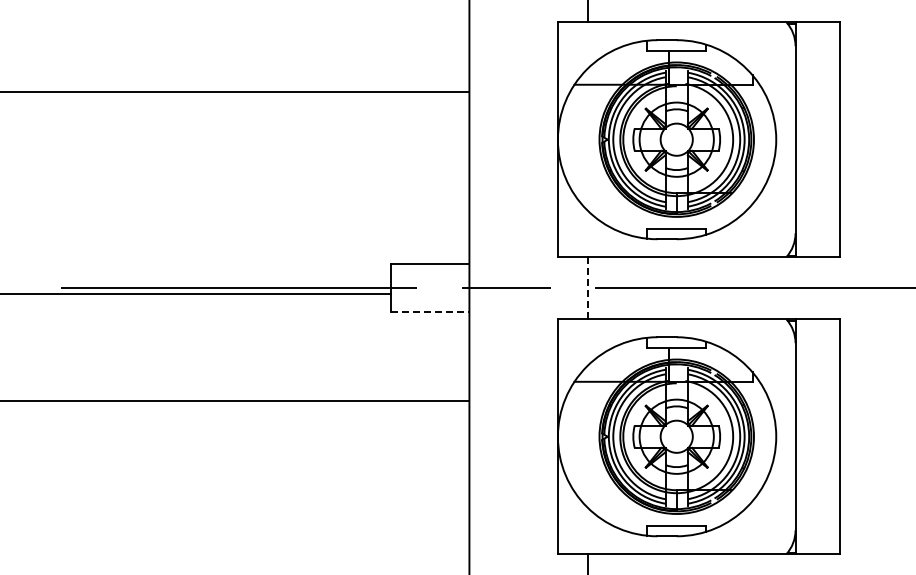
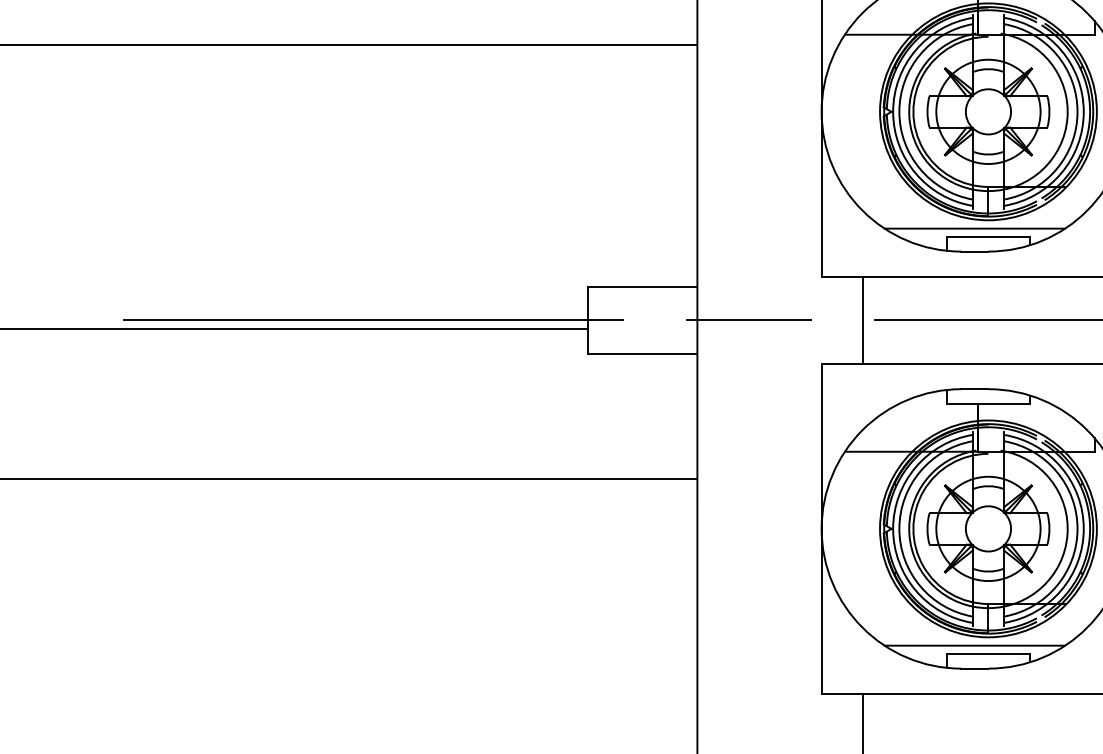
line: (666, 222) -> (974, 228), added
line: (587, 288) -> (863, 320), dashed -> solid
line: (430, 312) -> (642, 354), dashed -> solid
line: (666, 519) -> (974, 645), added

